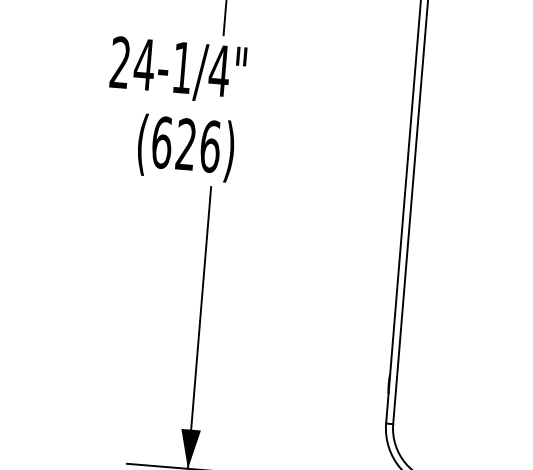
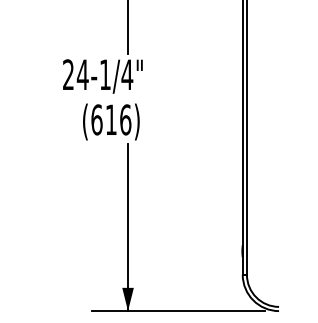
text: (184, 143) -> (110, 119), (626) -> (616)

